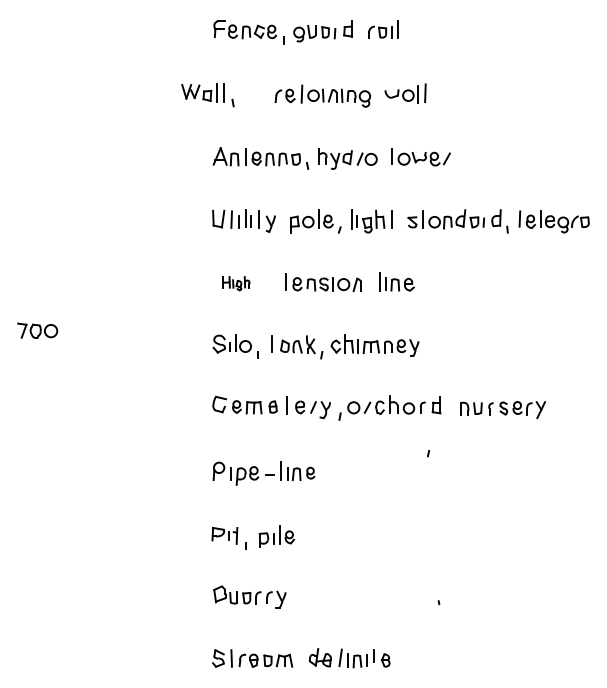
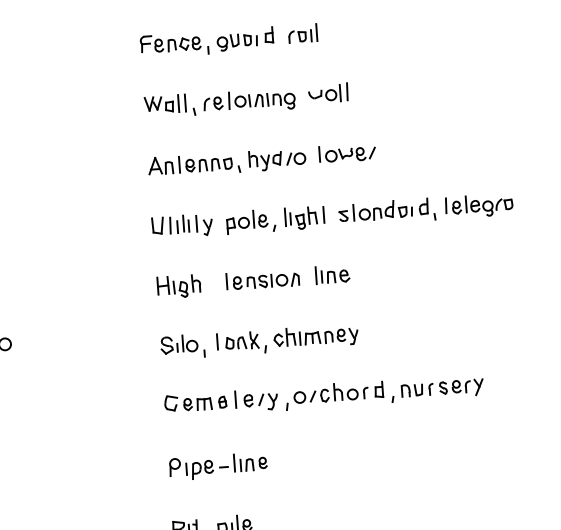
part: (207, 95) -> (169, 106), moved
part: (236, 283) -> (179, 286), size x1.67
line: (428, 453) -> (392, 399), moved

